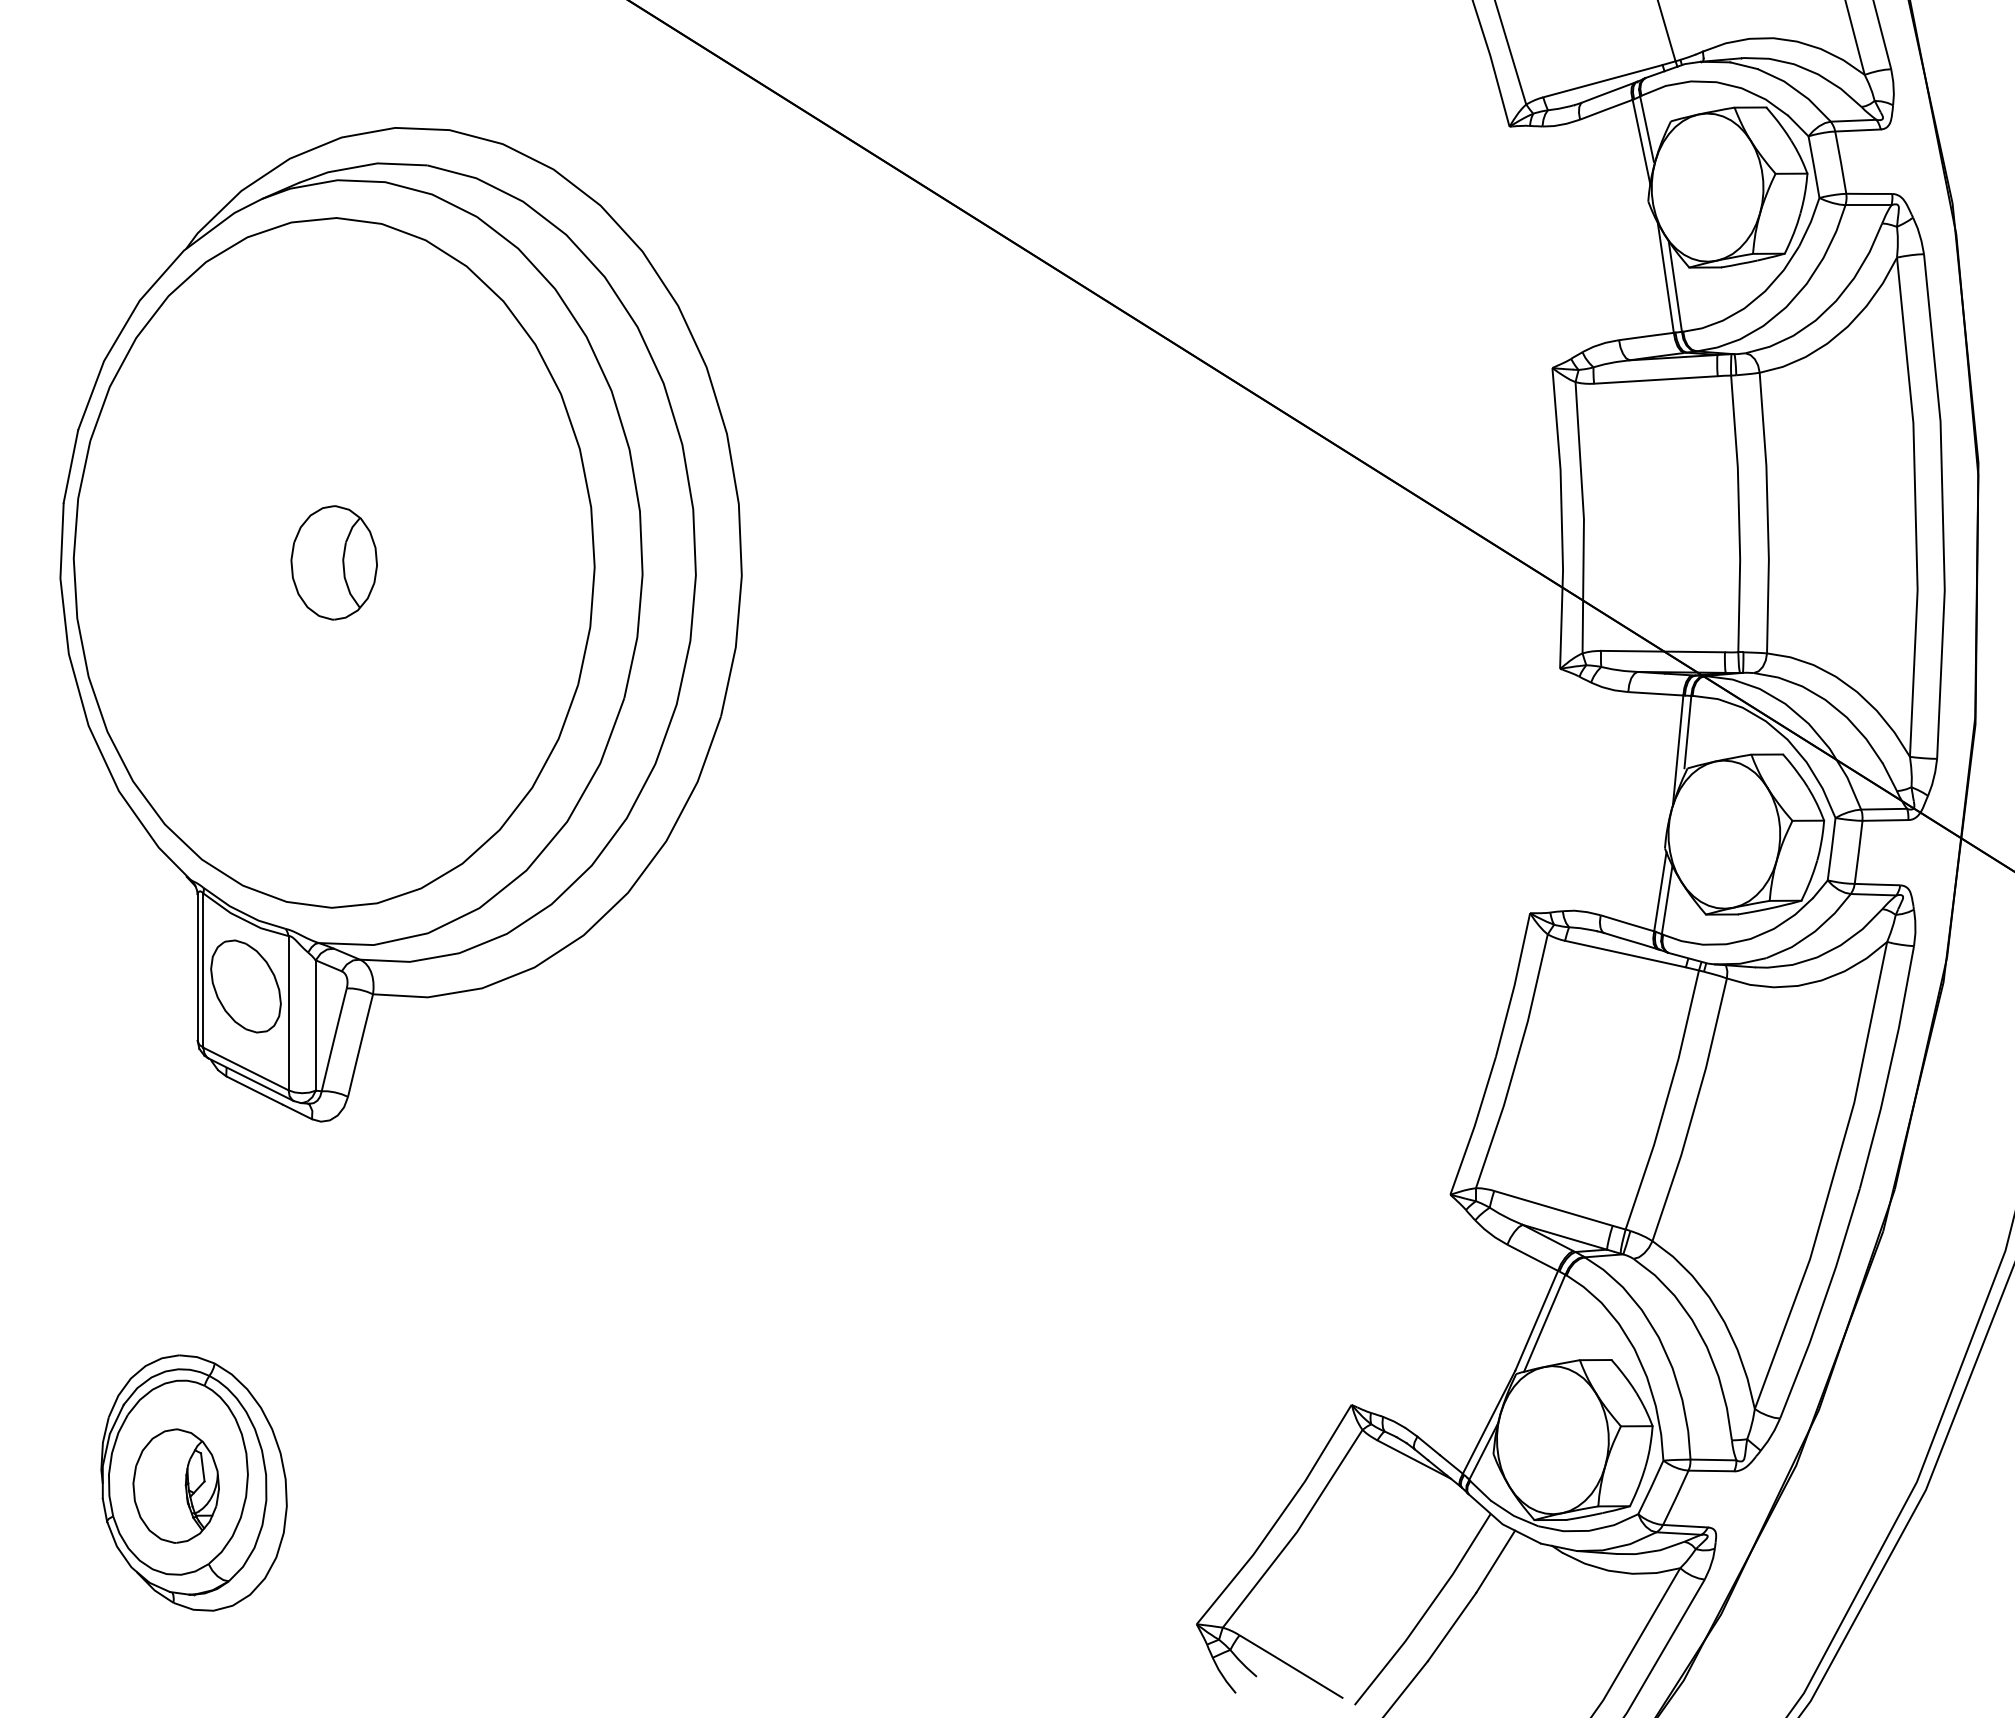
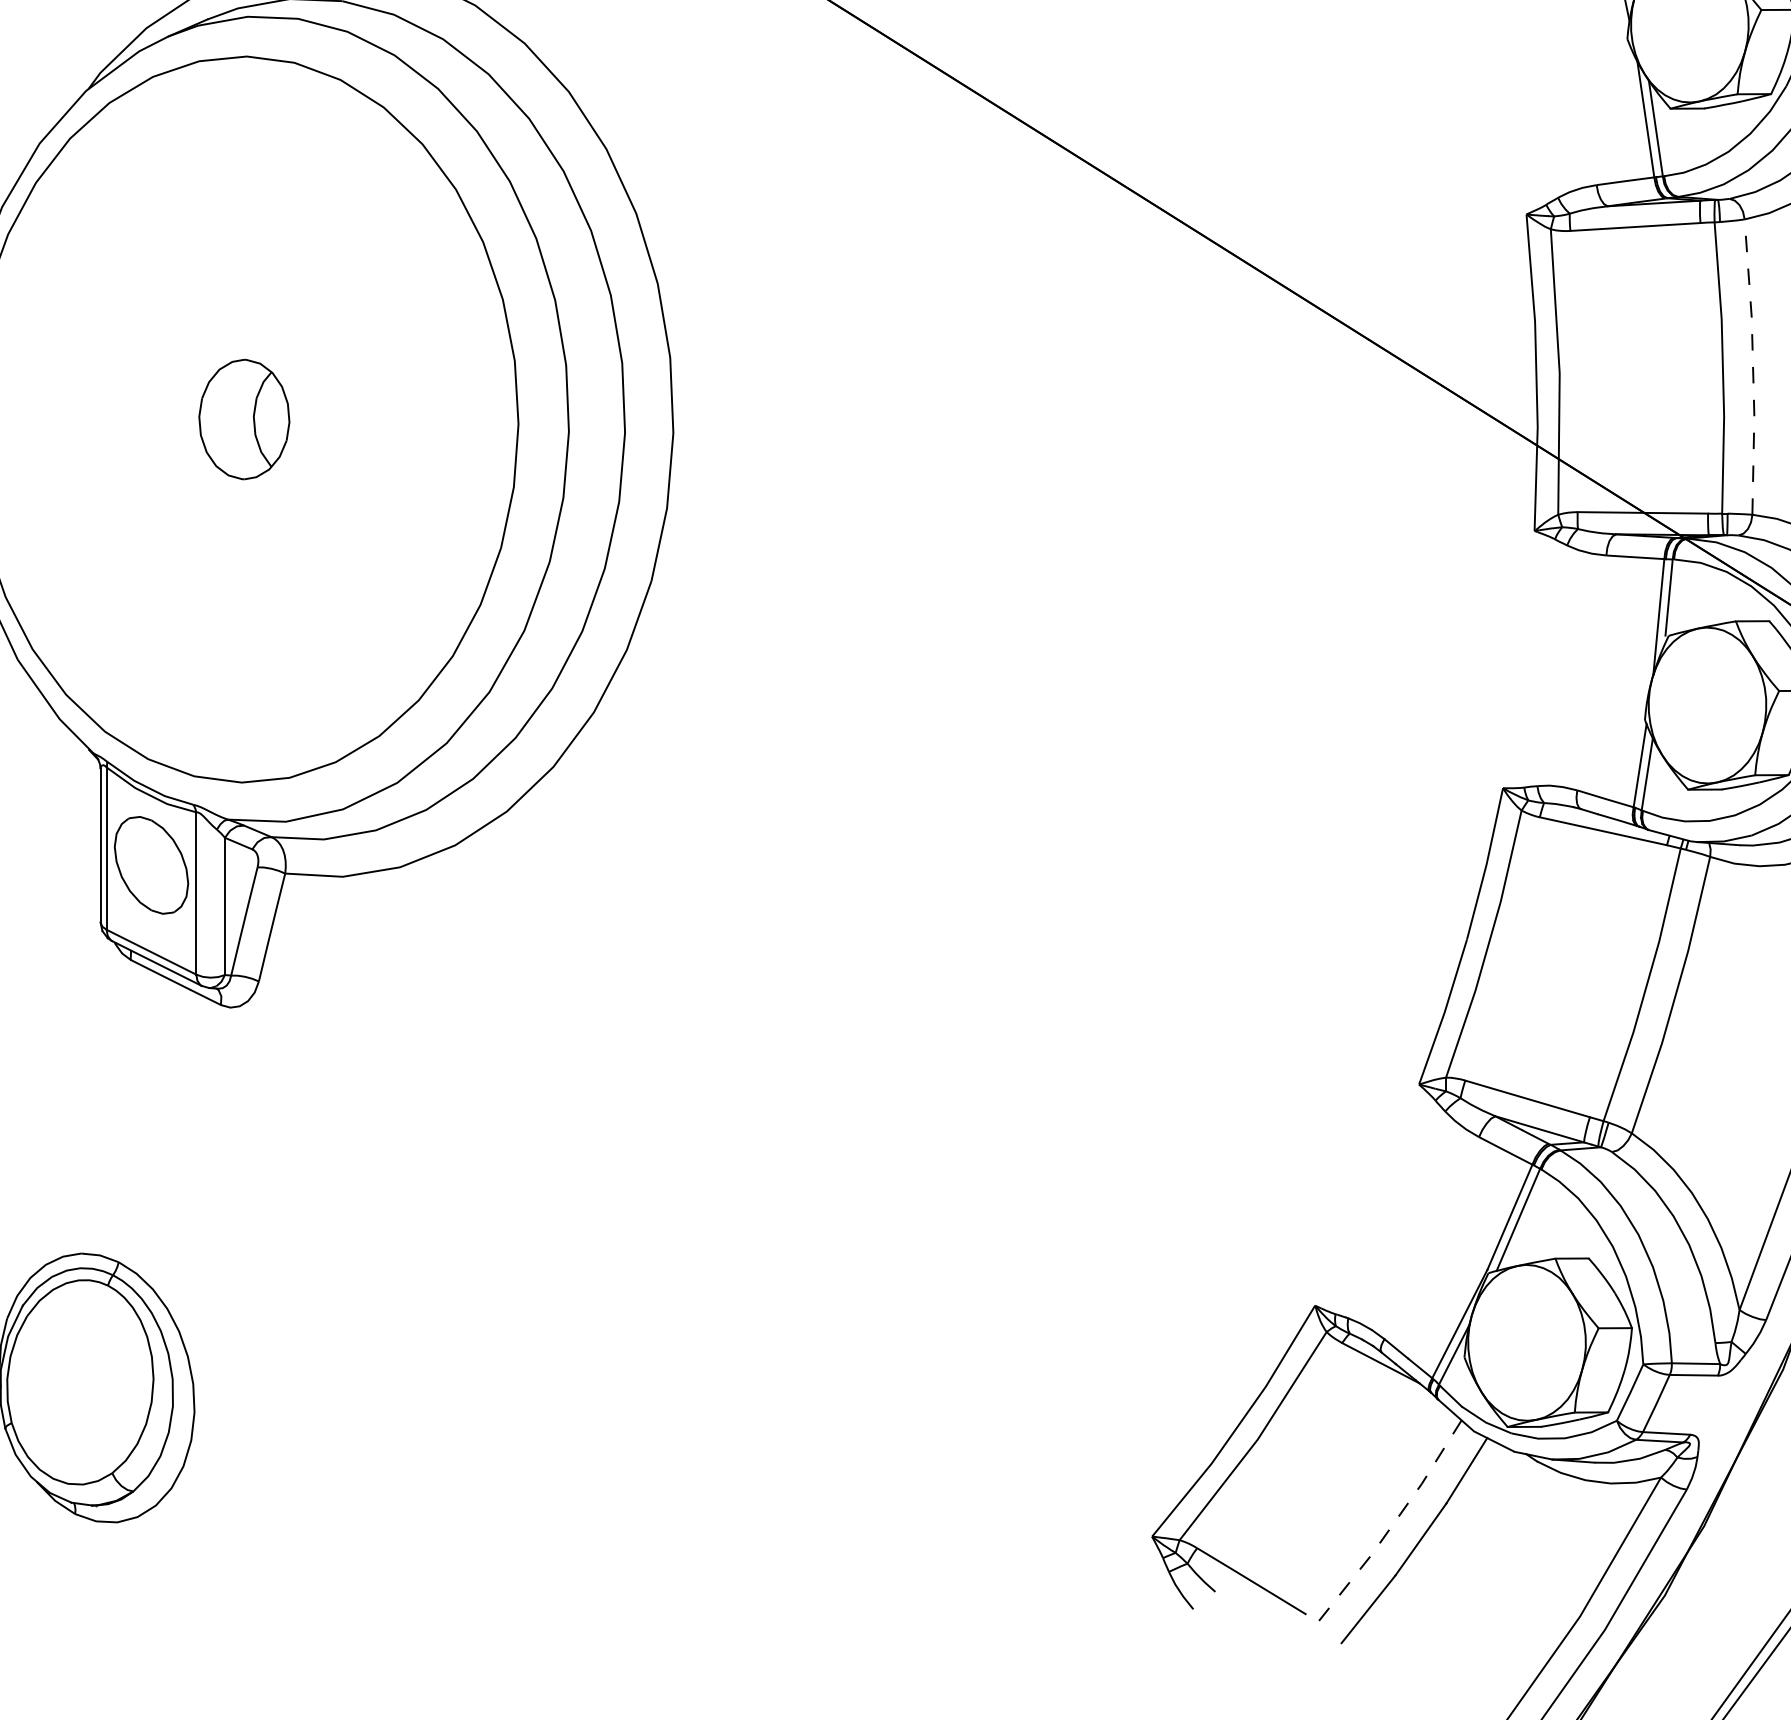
line: (1767, 512) -> (1752, 366), solid -> dashed
part: (175, 1485) -> (77, 1390), removed
line: (1425, 1612) -> (1392, 1524), solid -> dashed

